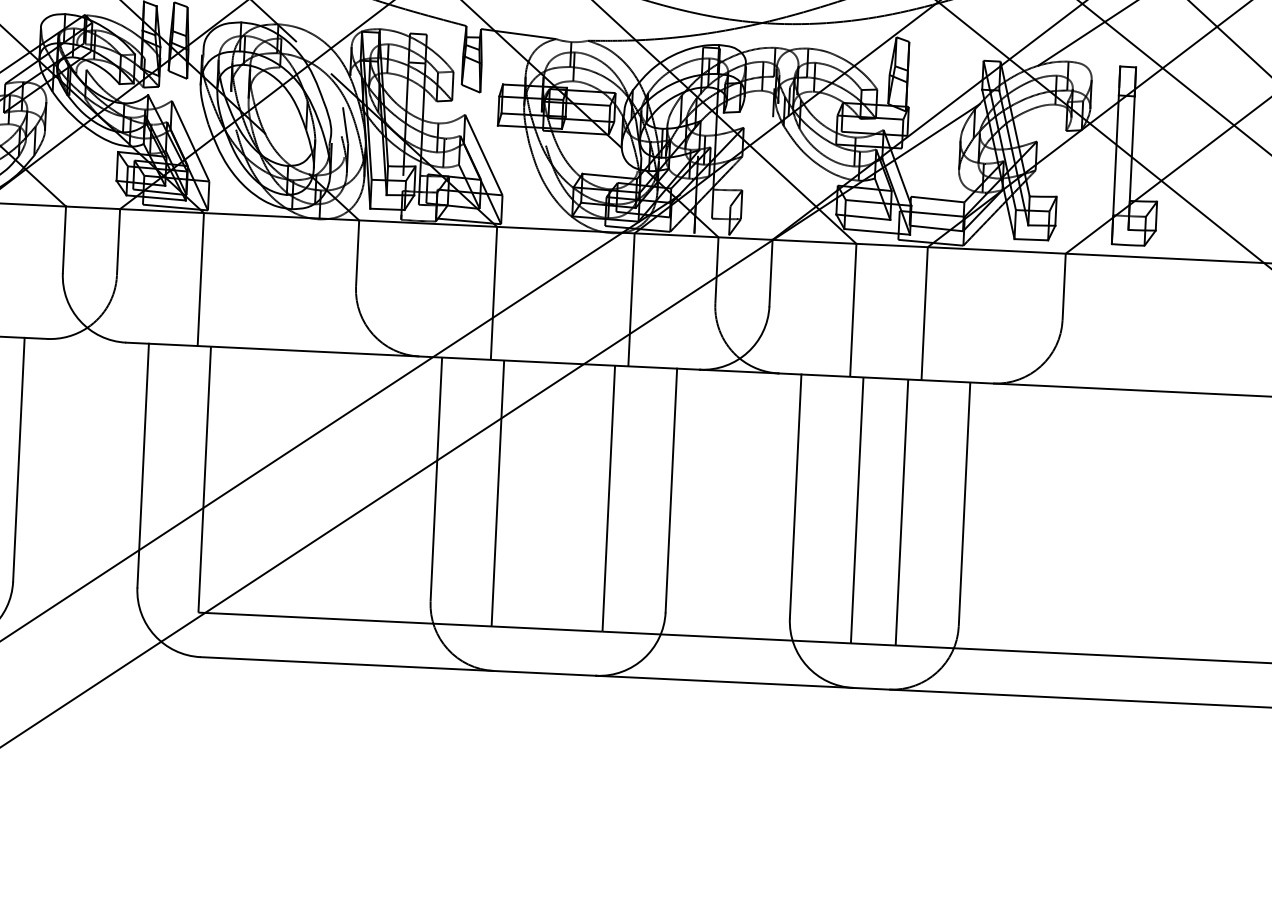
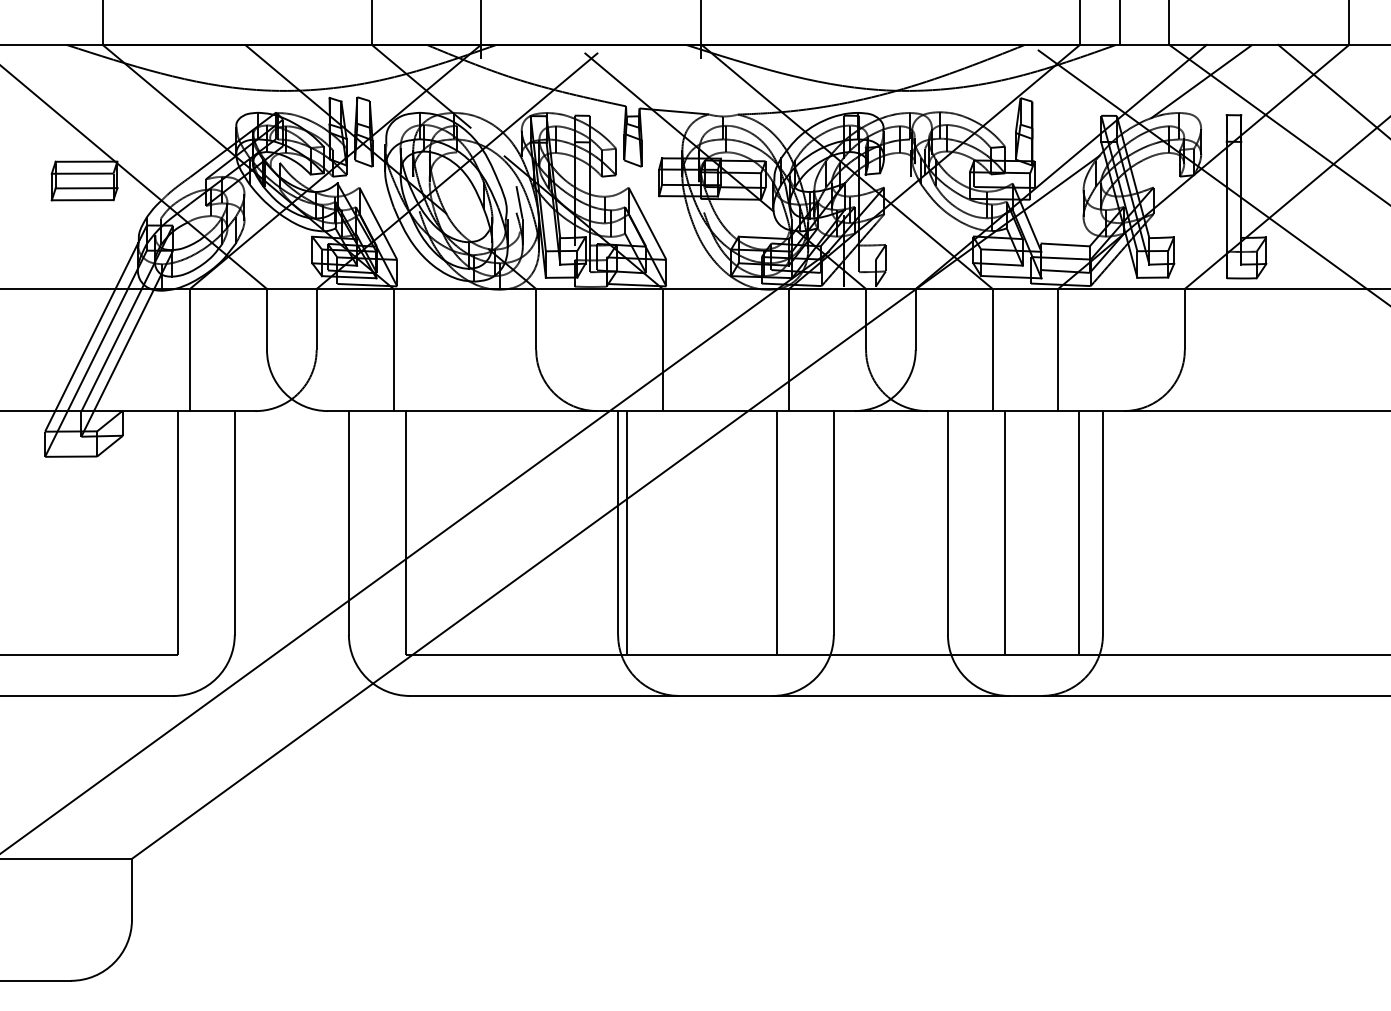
line: (498, 493) -> (627, 533), moved
line: (902, 512) -> (1079, 533), moved

